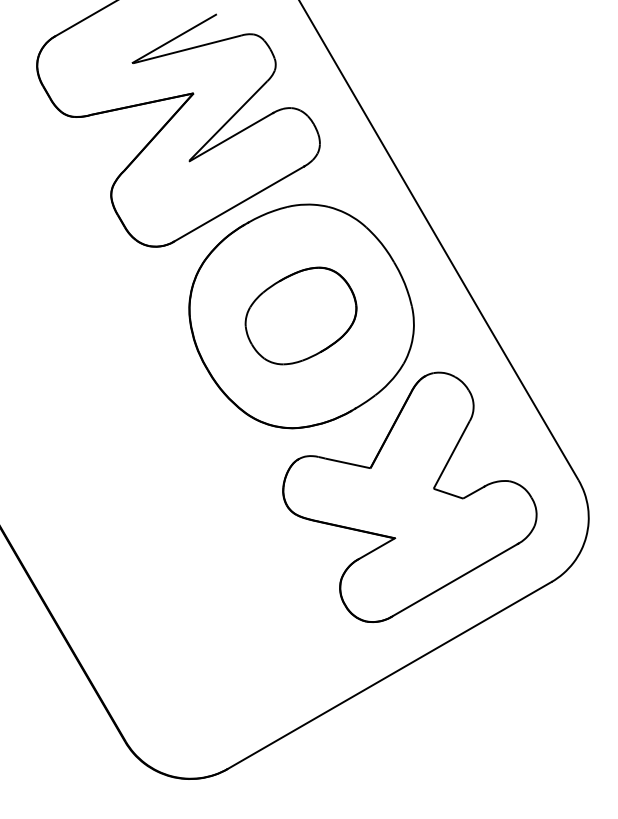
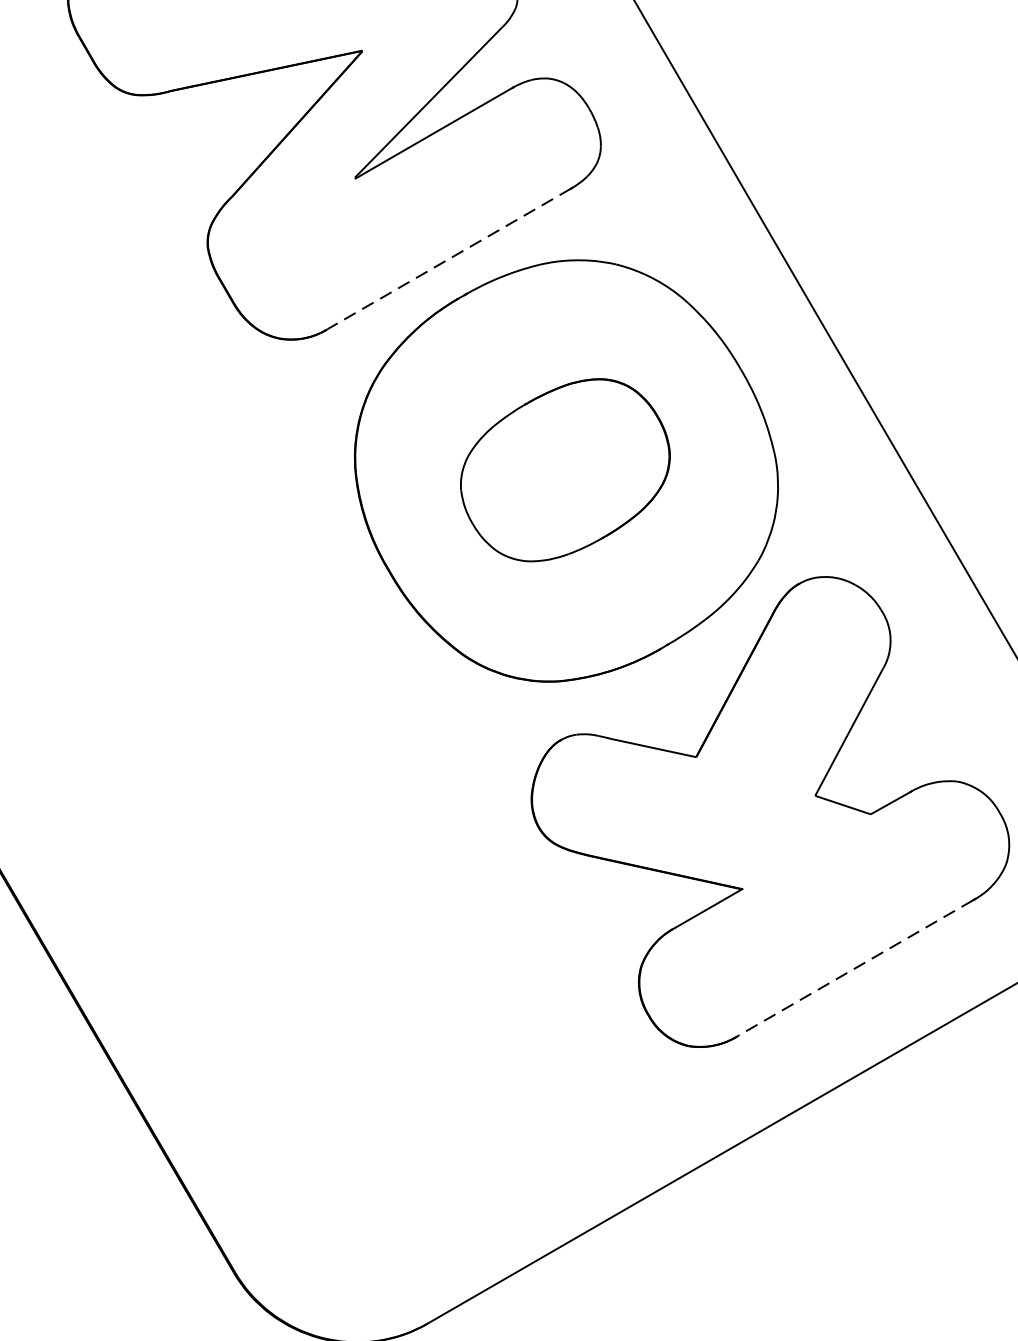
line: (239, 203) -> (449, 258), solid -> dashed
line: (455, 580) -> (856, 968), solid -> dashed

